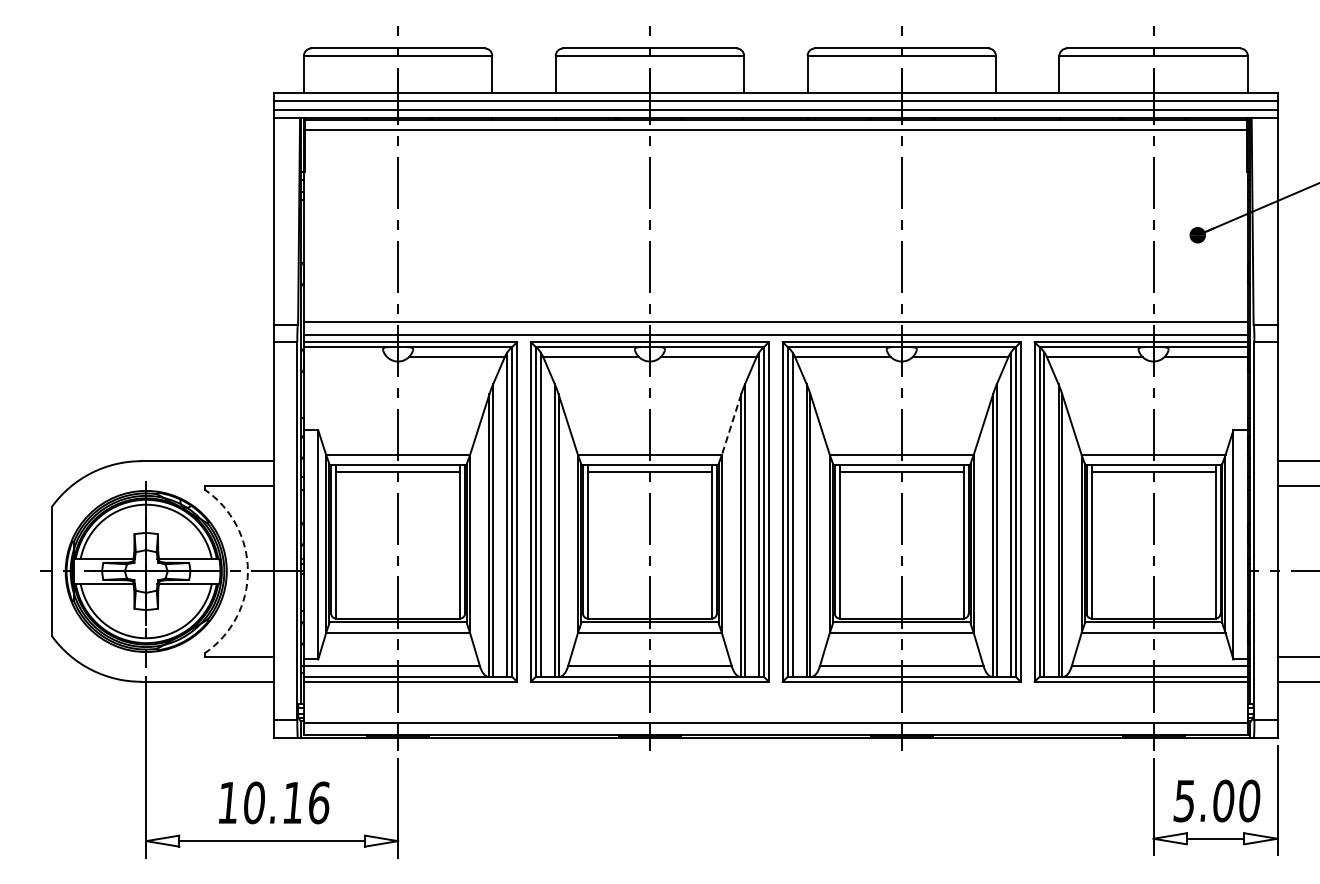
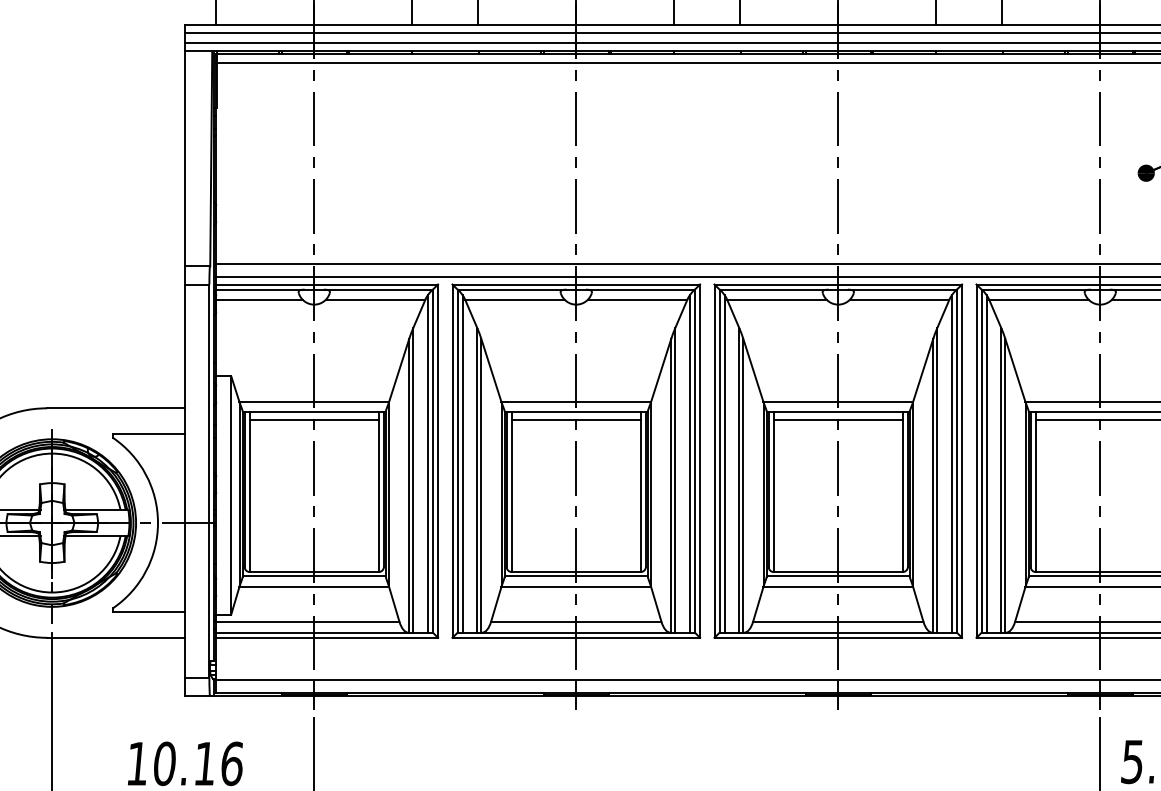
line: (345, 357) -> (259, 300), added
line: (731, 424) -> (661, 370), dashed -> solid
arc: (247, 571) -> (157, 523), dashed -> solid

